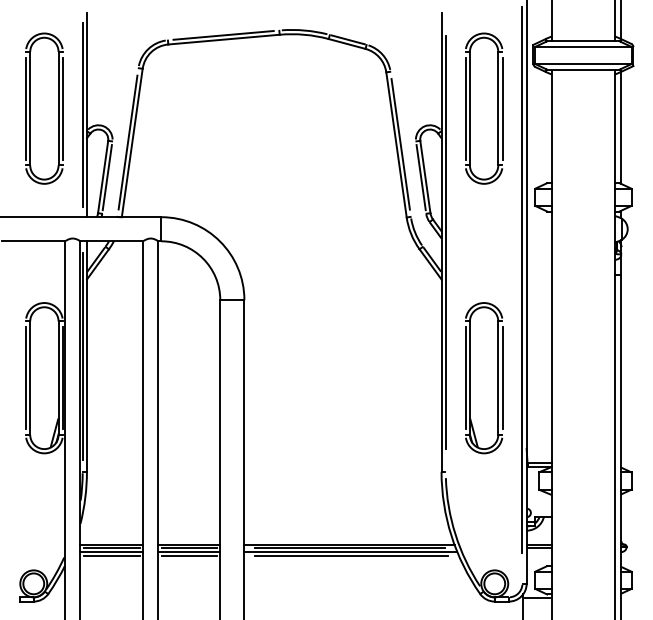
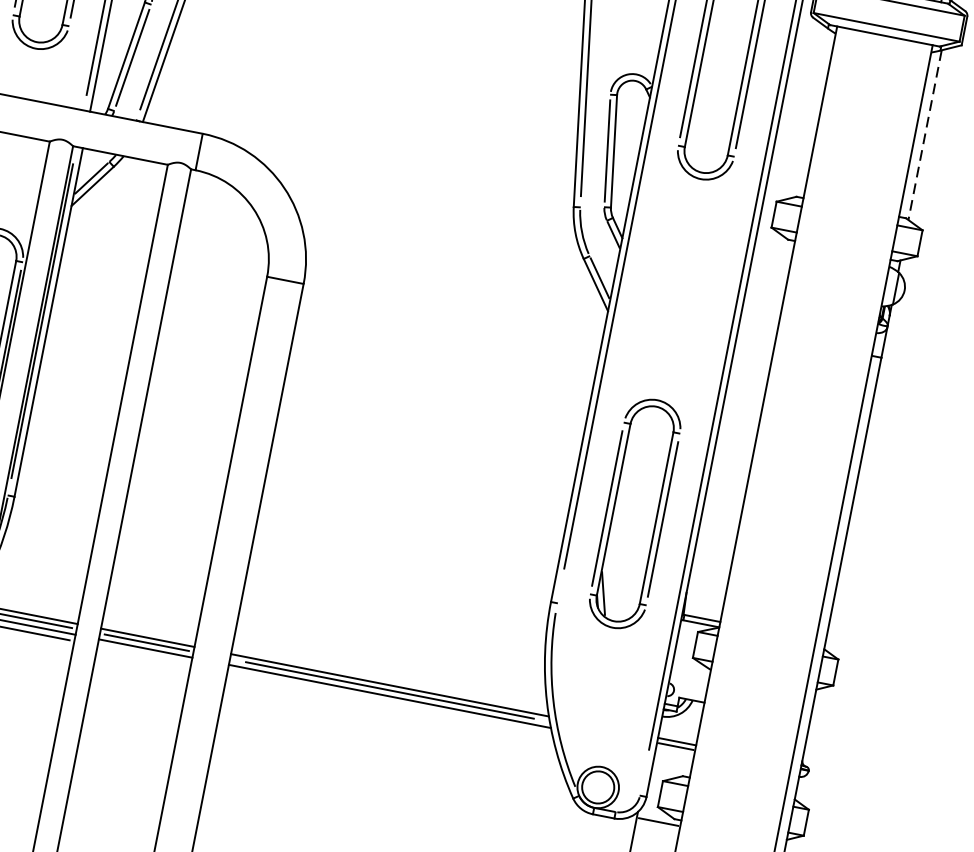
line: (621, 128) -> (925, 136), solid -> dashed
part: (484, 378) -> (635, 514), moved
line: (189, 556) -> (144, 655), removed
line: (351, 556) -> (389, 703), removed

